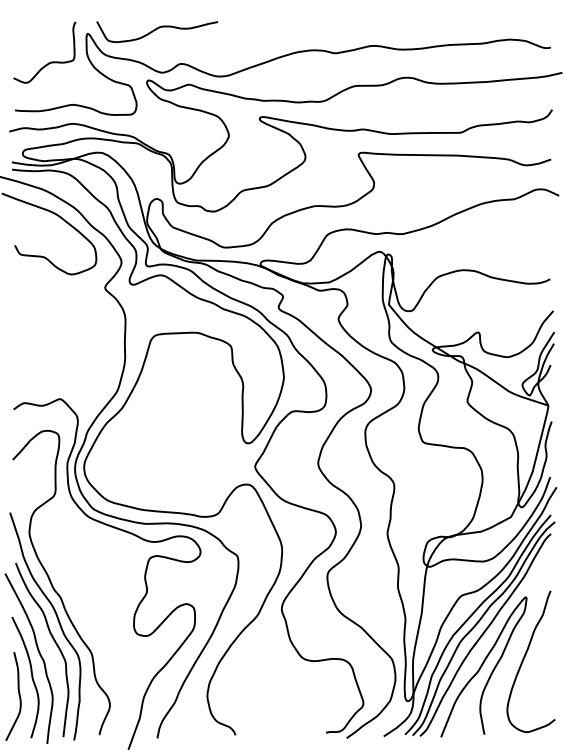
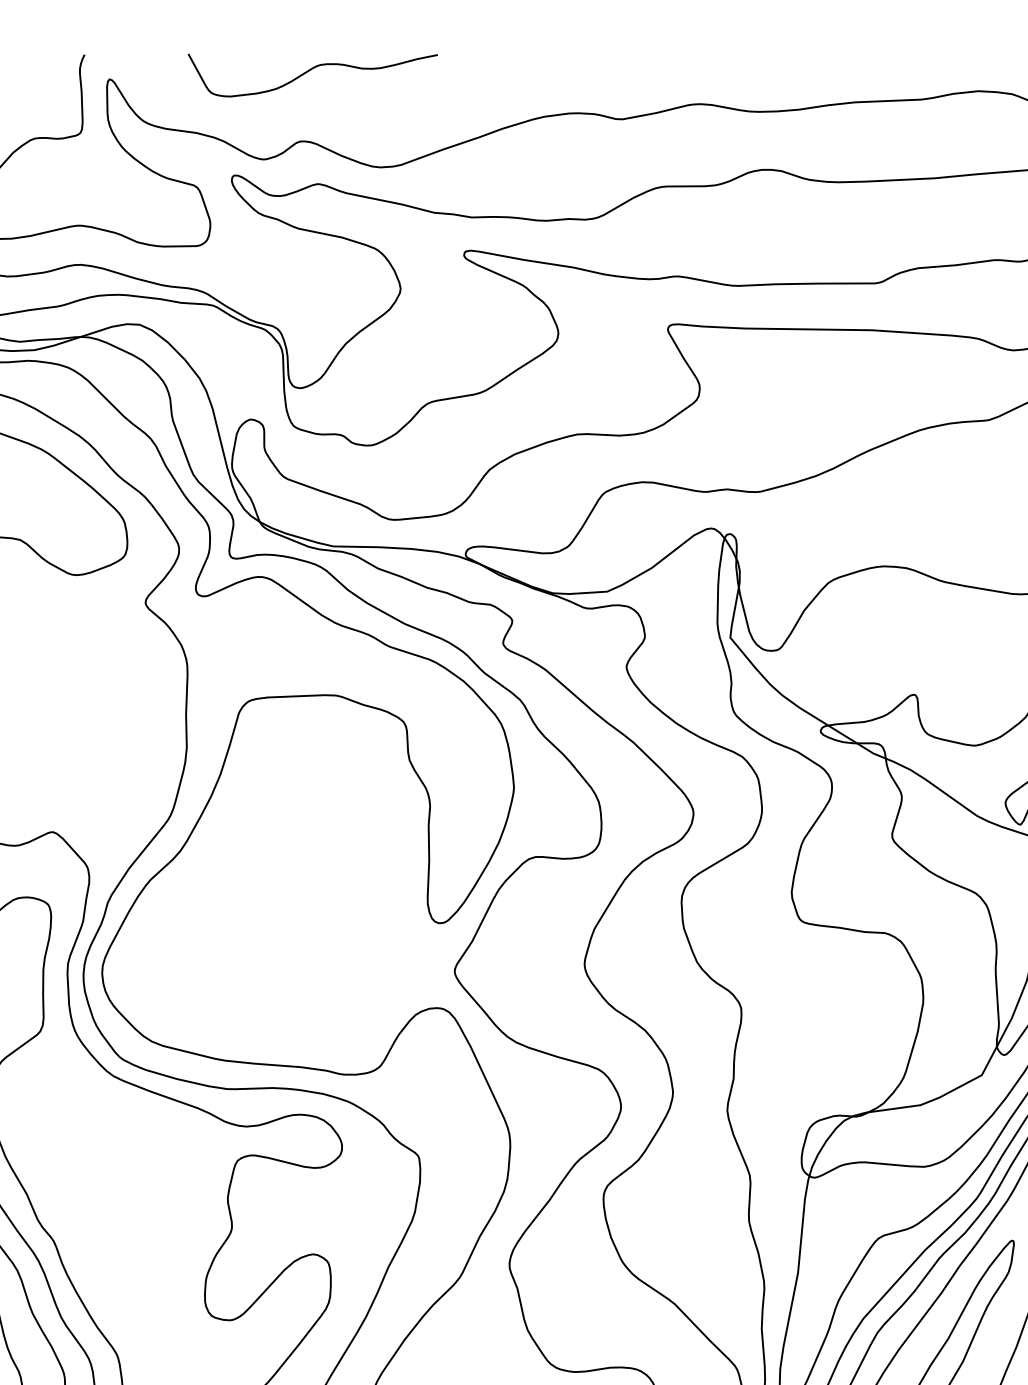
curve: (156, 30) -> (311, 72), moved

